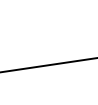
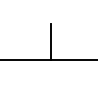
line: (49, 46) -> (51, 41), added

